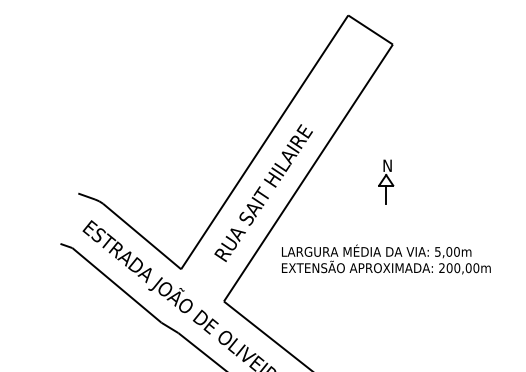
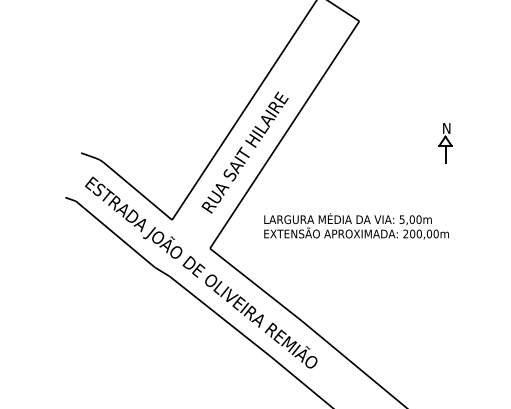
part: (386, 182) -> (445, 143), moved
text: (386, 259) -> (356, 226), moved

